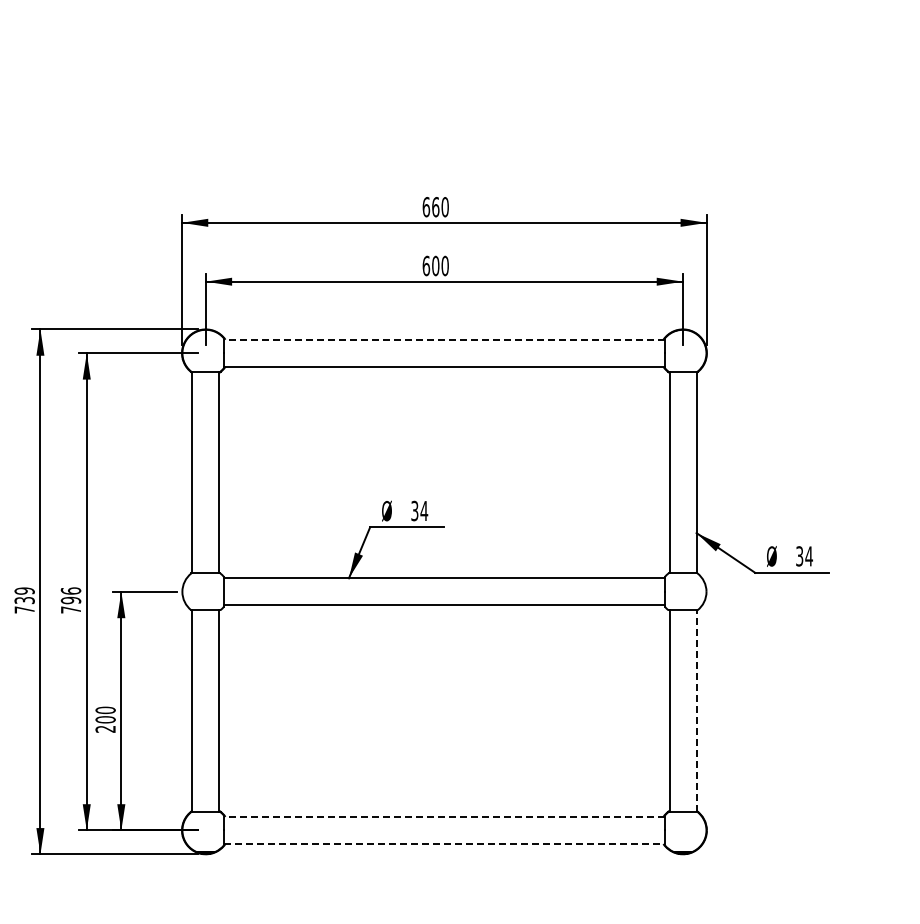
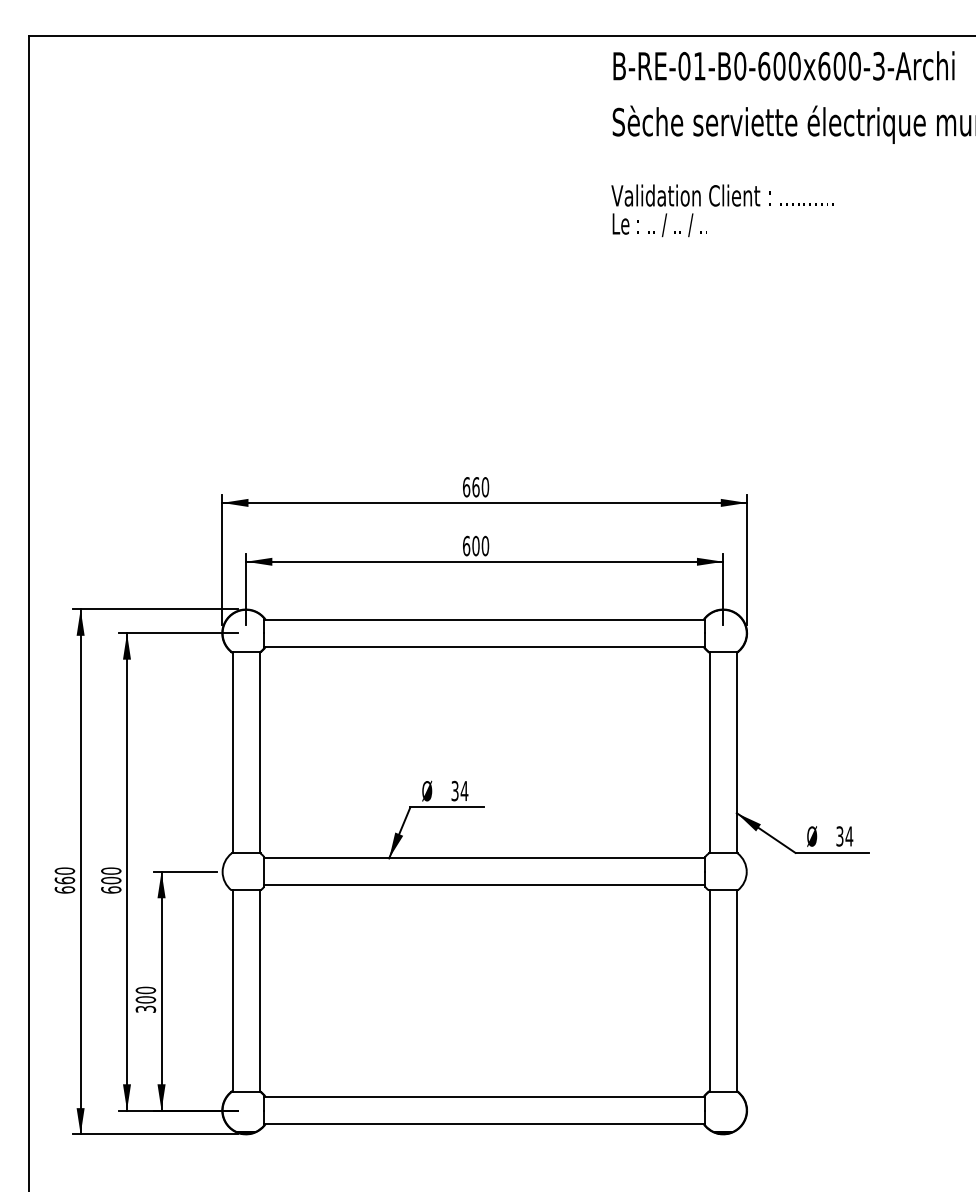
line: (444, 339) -> (484, 619), dashed -> solid
text: (24, 600) -> (64, 880), 739 -> 660
text: (71, 600) -> (111, 880), 796 -> 600
line: (696, 711) -> (736, 991), dashed -> solid
text: (106, 728) -> (146, 1008), 200 -> 300
line: (444, 817) -> (484, 1097), dashed -> solid
line: (445, 844) -> (485, 1124), dashed -> solid

